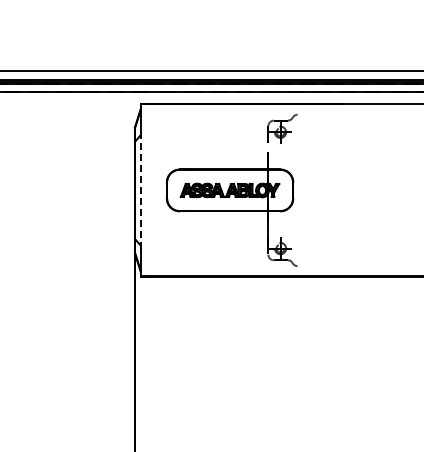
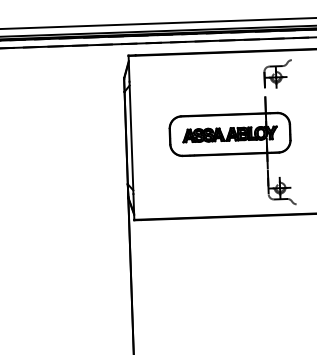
part: (231, 189) -> (231, 133), moved
line: (140, 190) -> (131, 137), dashed -> solid

